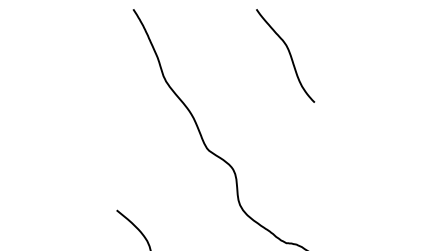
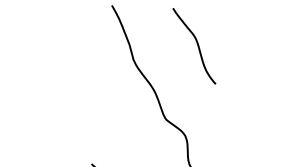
curve: (289, 55) -> (197, 46), moved

